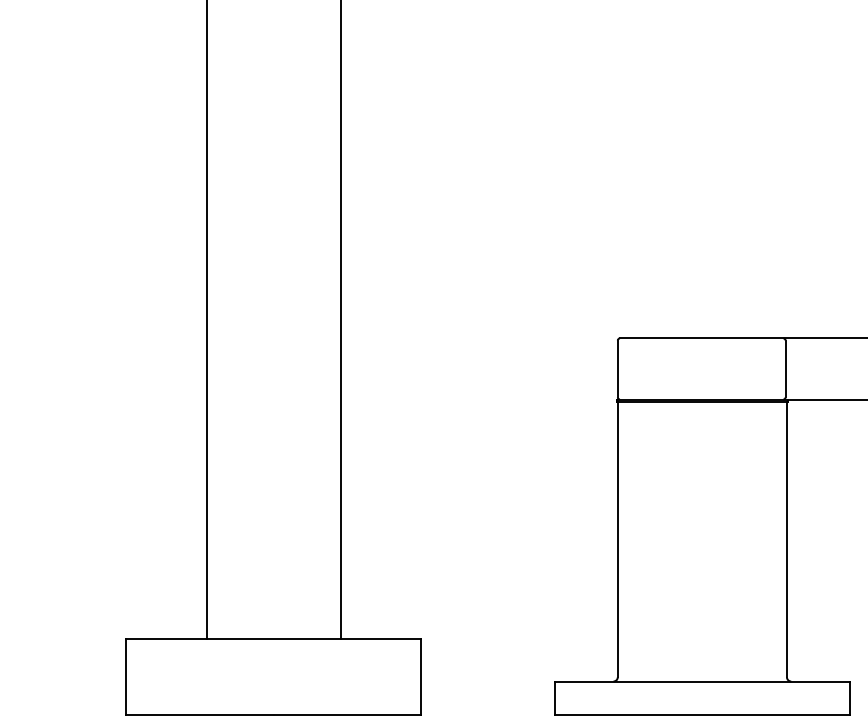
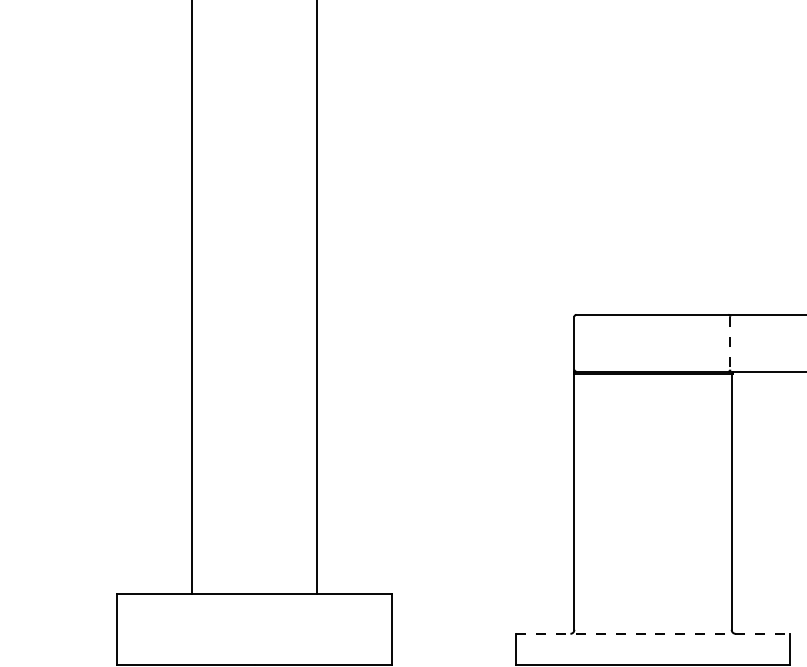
line: (785, 369) -> (730, 343), solid -> dashed
line: (702, 681) -> (653, 633), solid -> dashed

